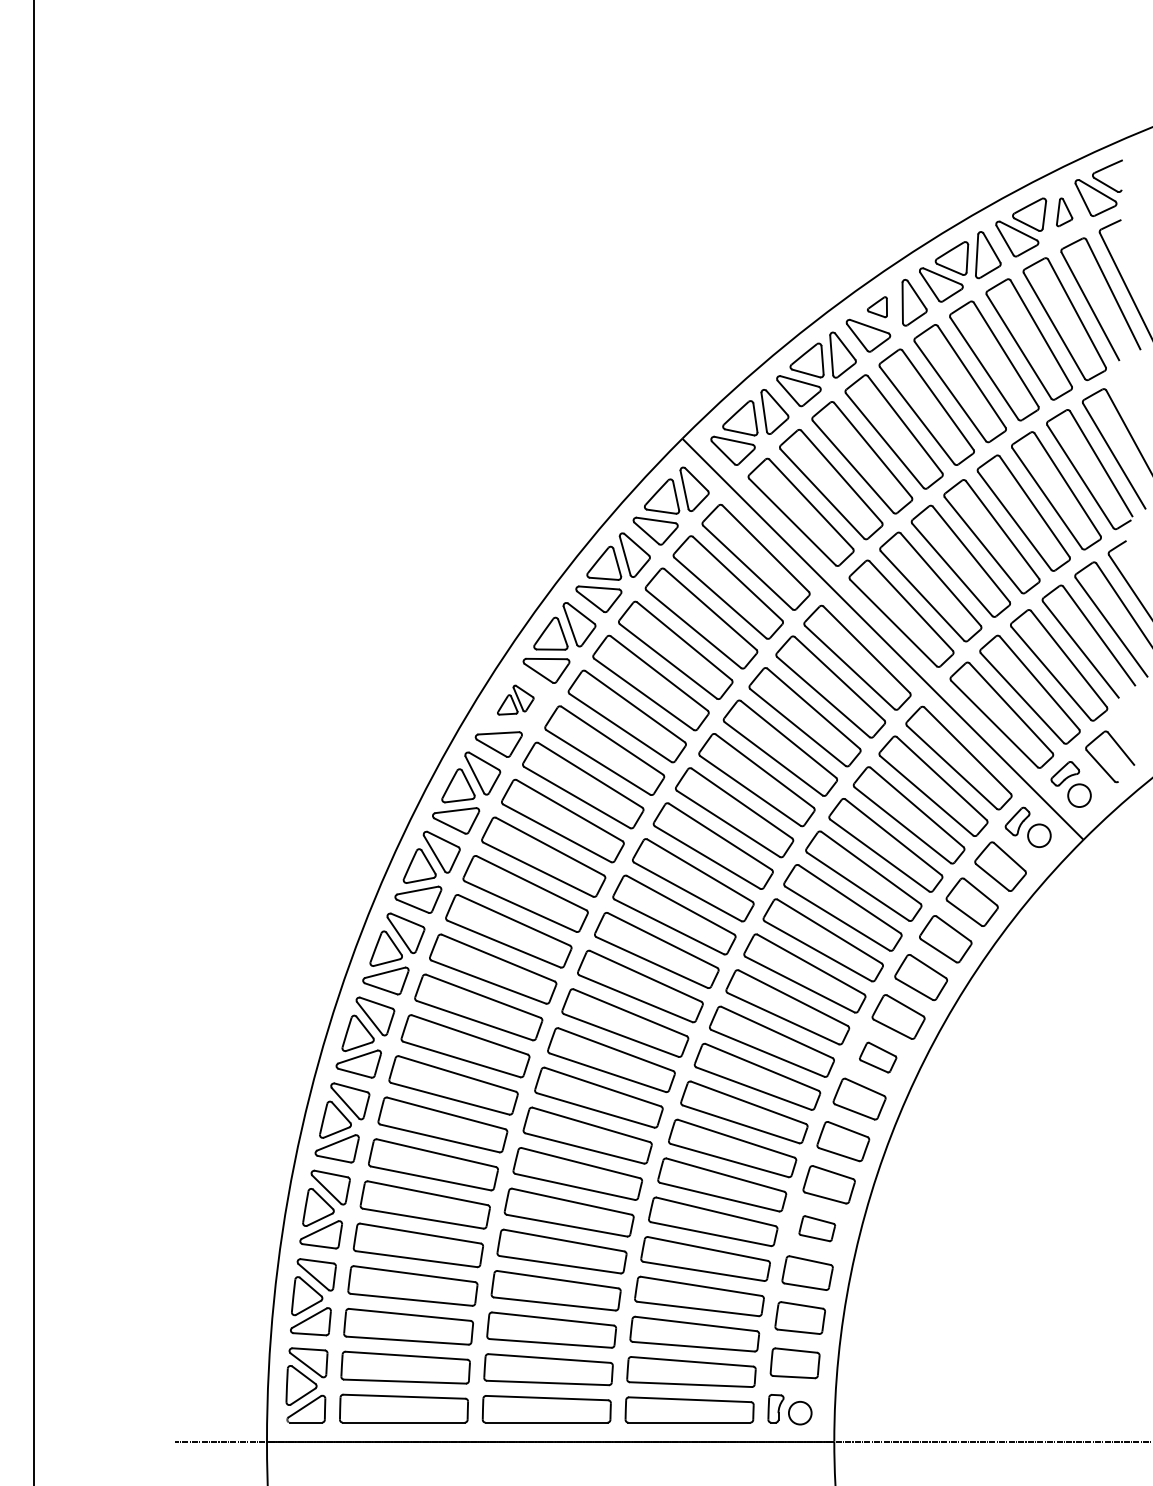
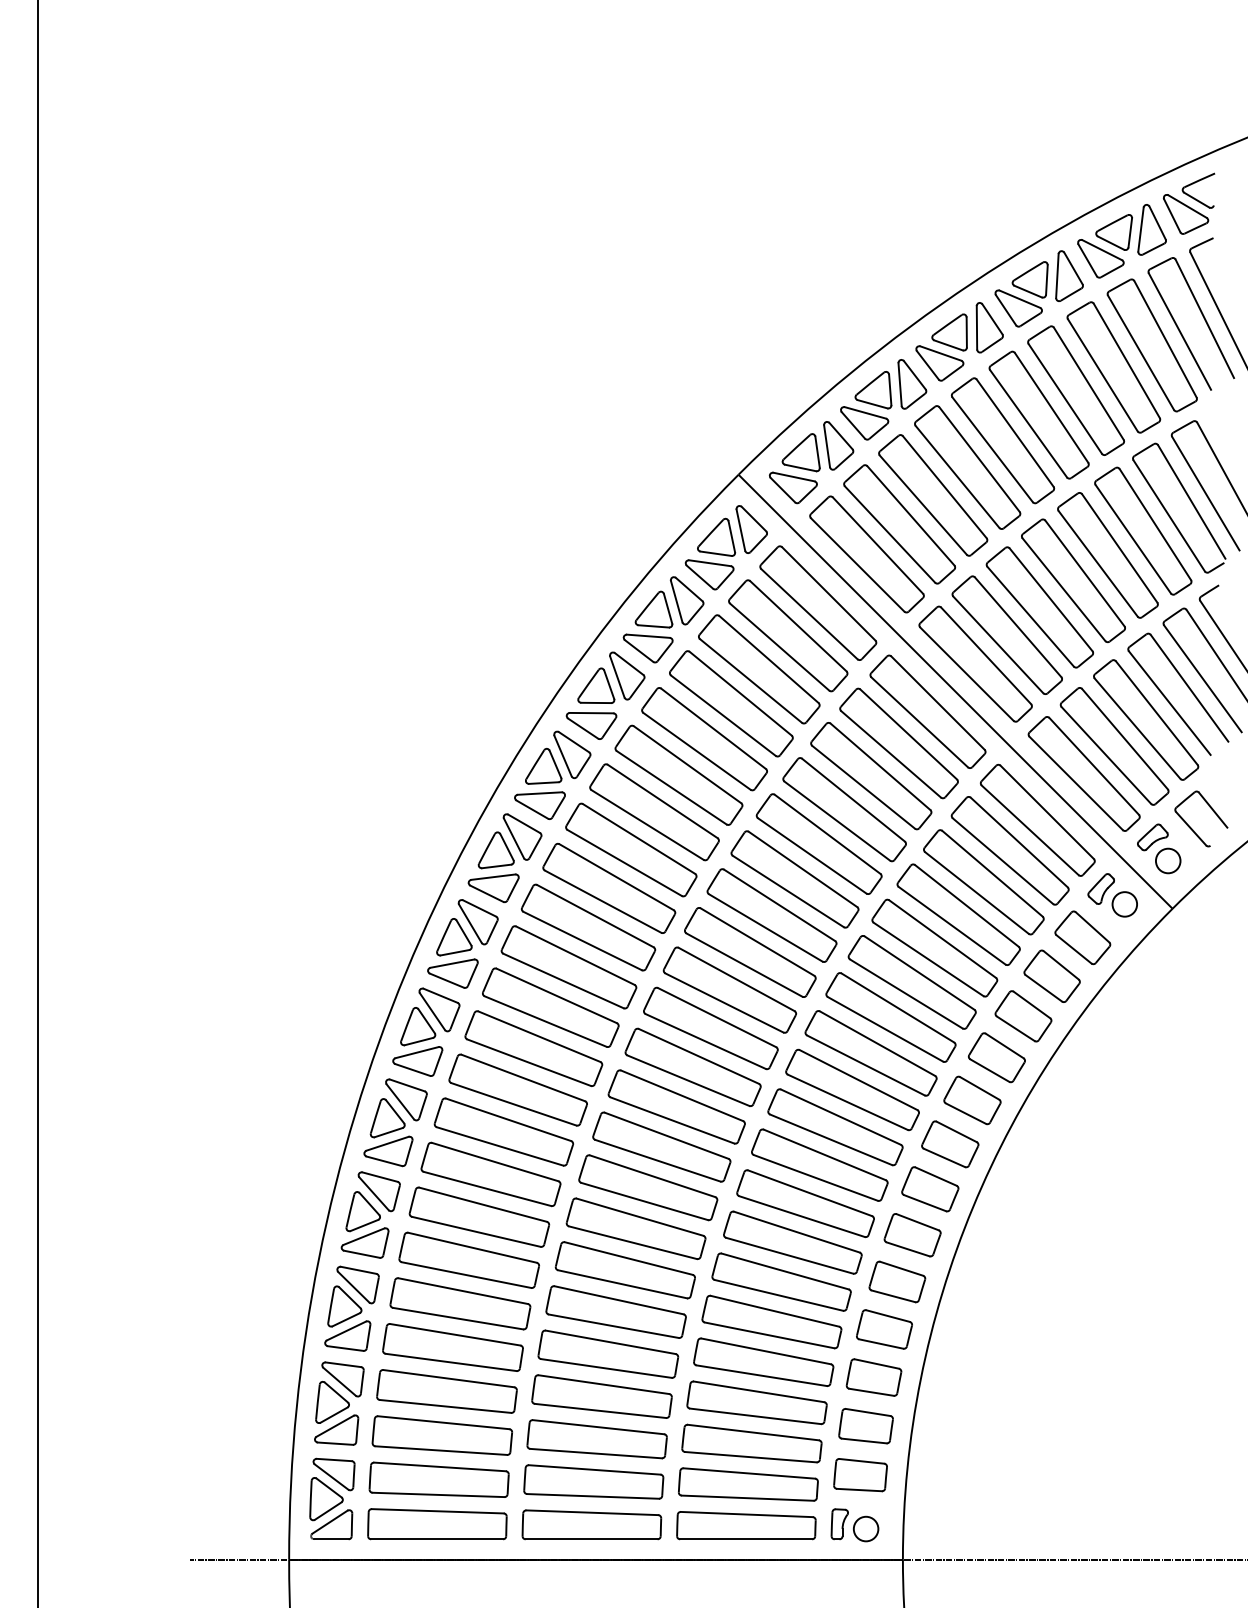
part: (1064, 211) -> (1151, 229), size x1.67
part: (877, 307) -> (949, 332), size x1.67
part: (515, 700) -> (558, 757), size x1.67
part: (878, 1057) -> (950, 1144), size x1.43
part: (817, 1228) -> (884, 1329), size x1.43

